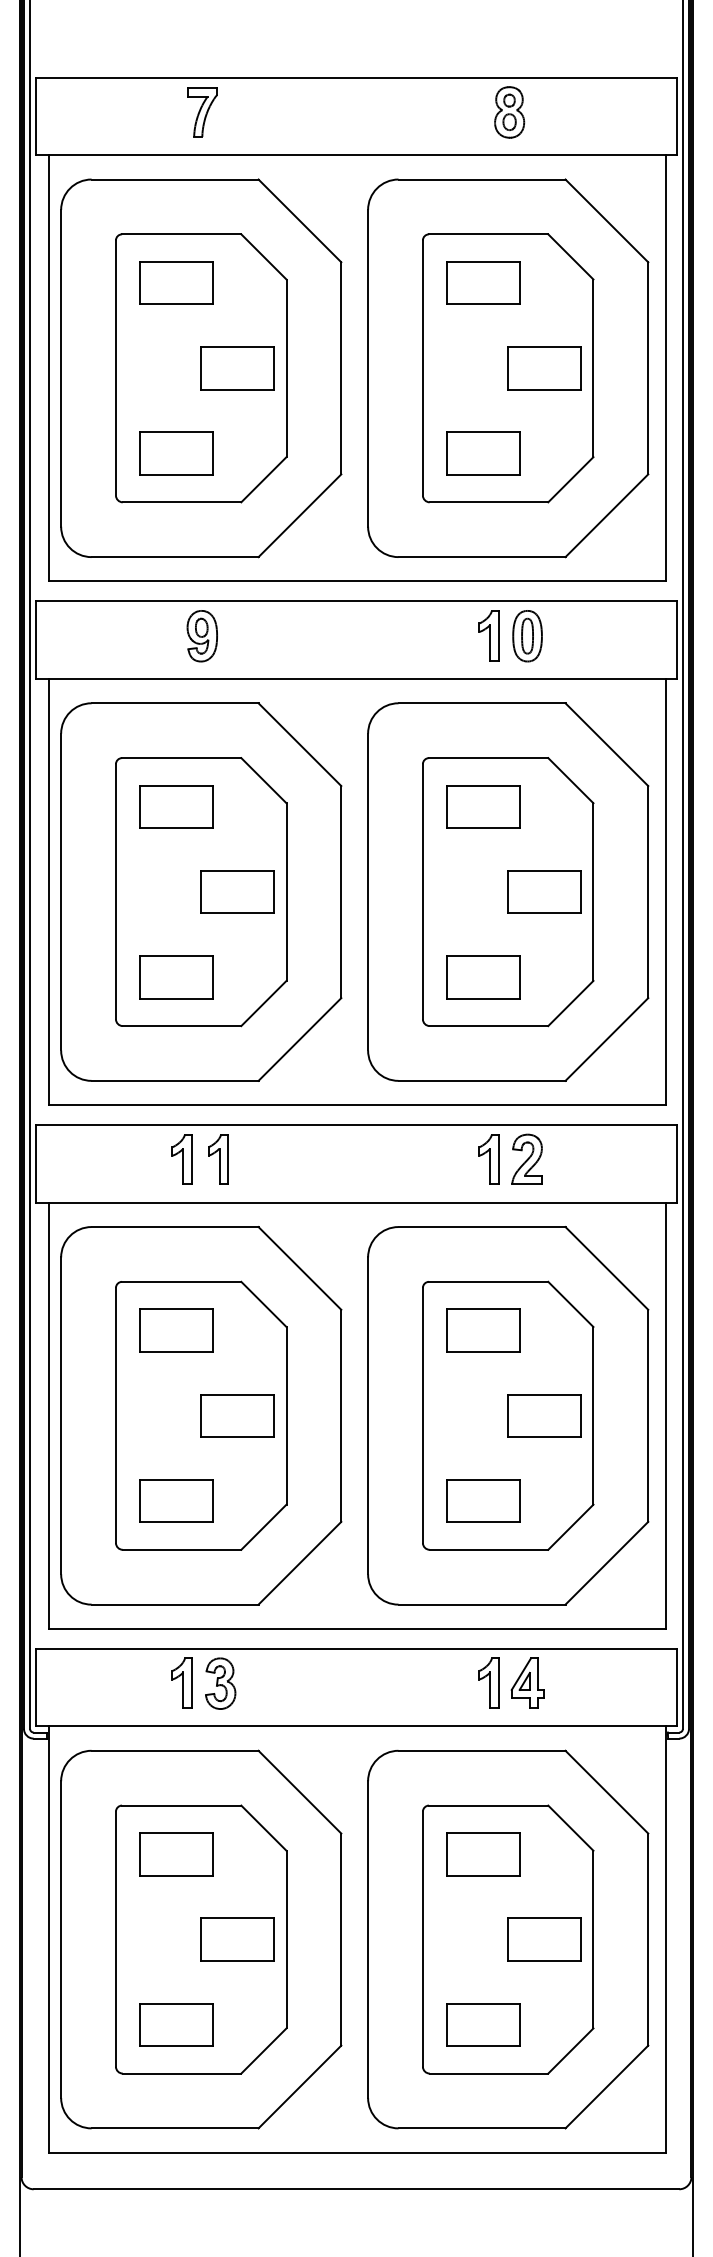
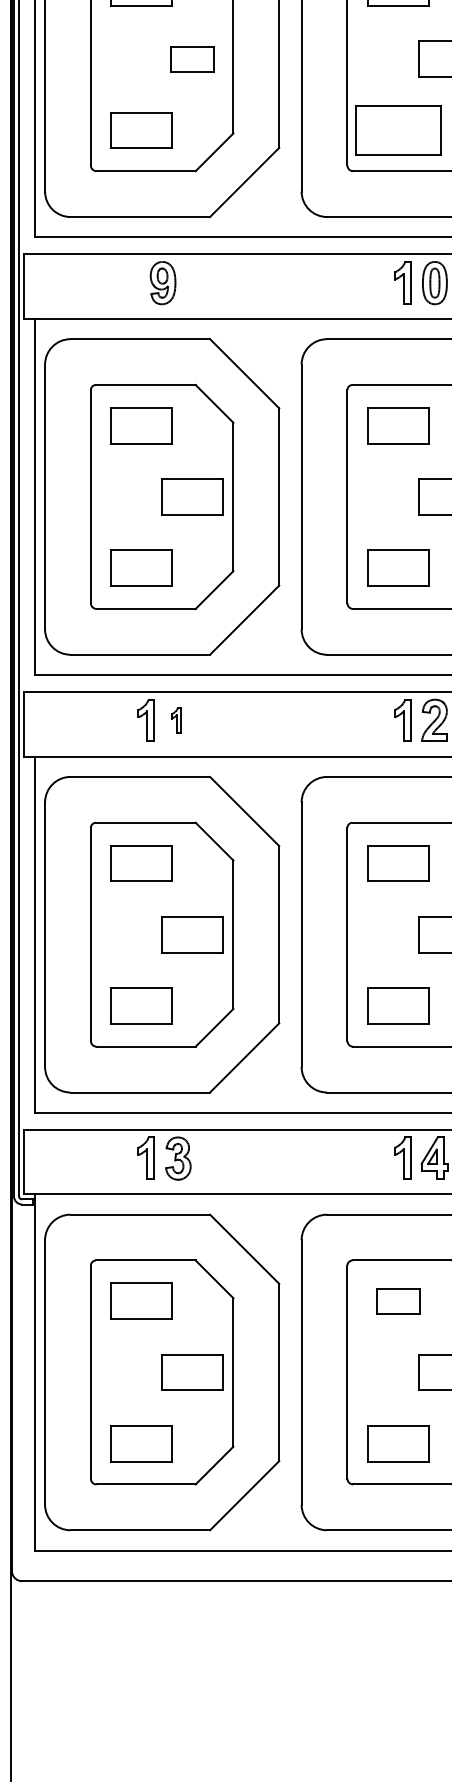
part: (237, 368) -> (192, 59), size x0.7
part: (483, 453) -> (398, 130), size x1.4
part: (218, 1159) -> (176, 720), size x0.6
part: (483, 1854) -> (398, 1301), size x0.7

